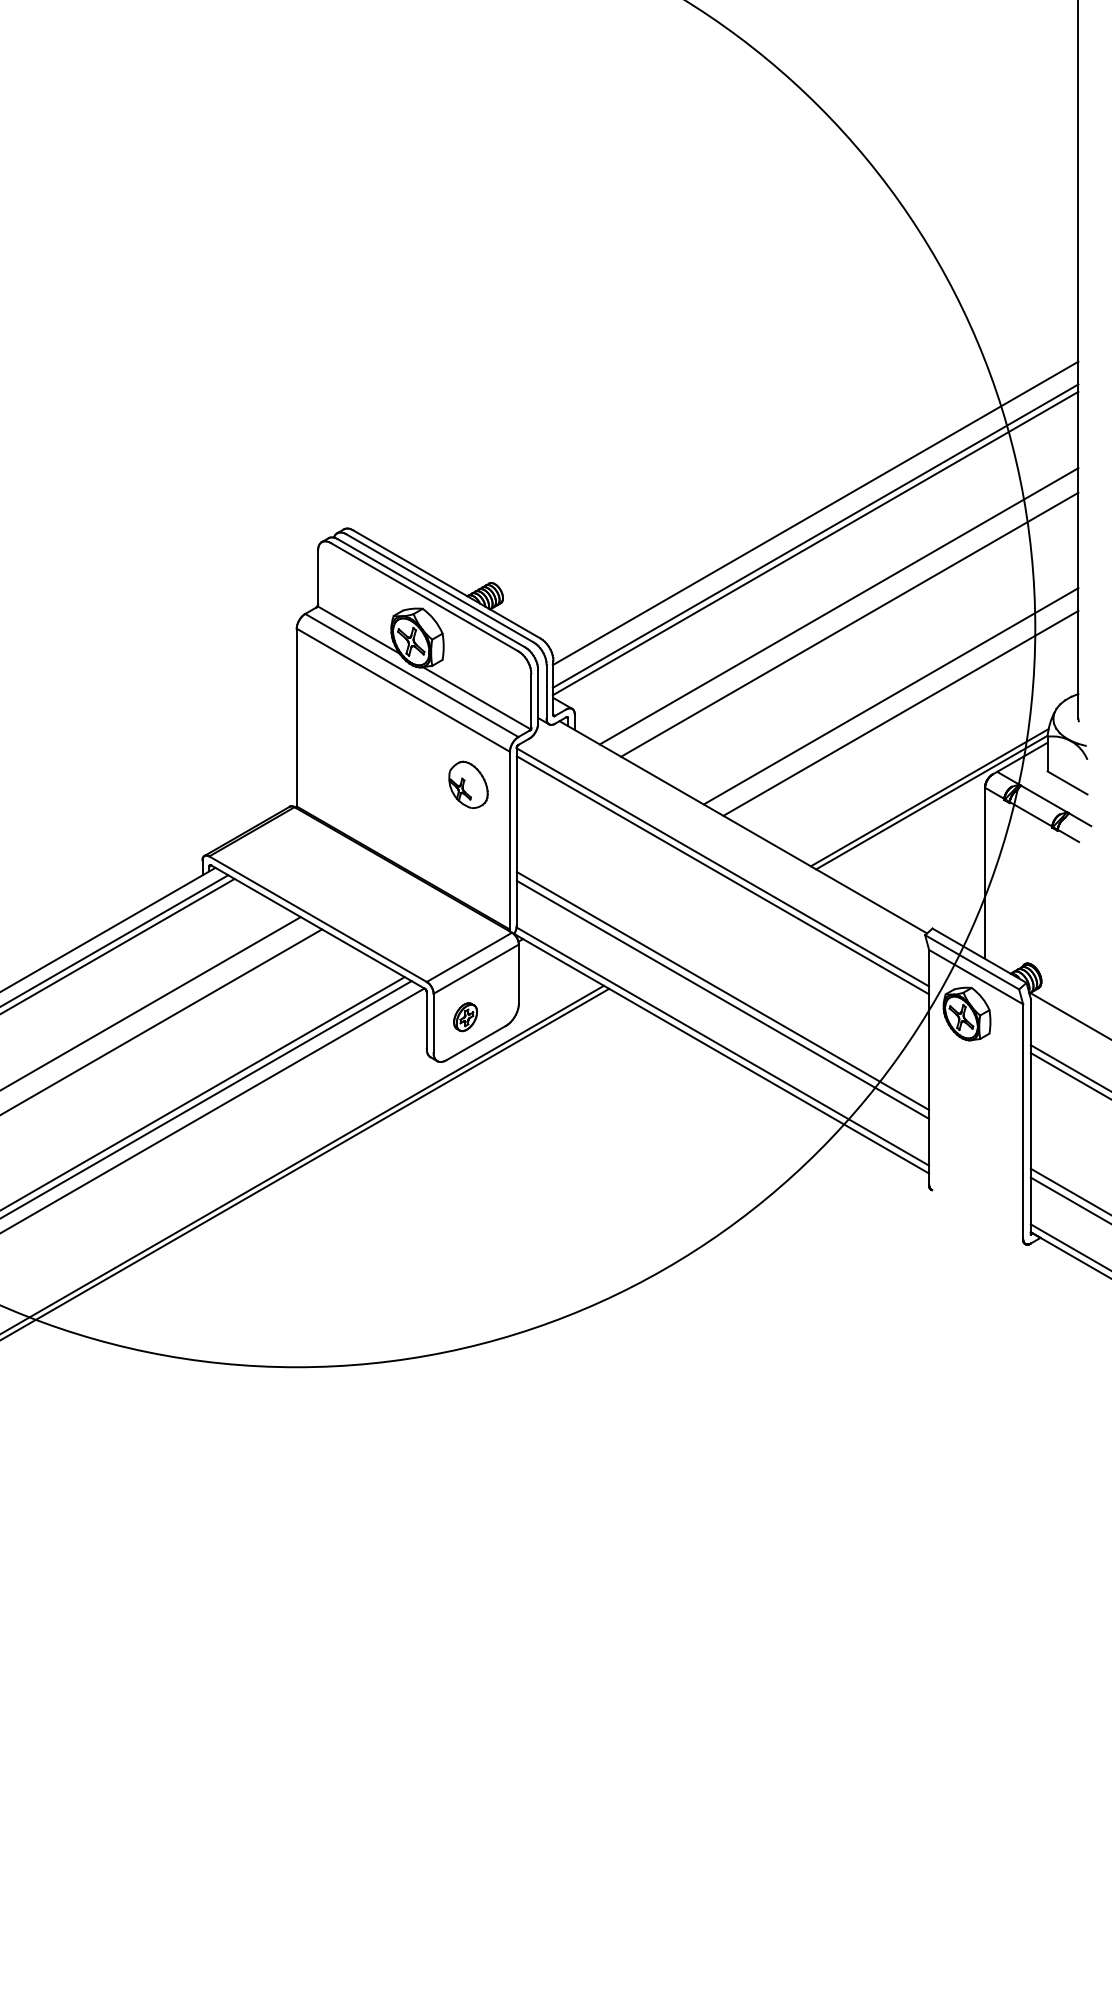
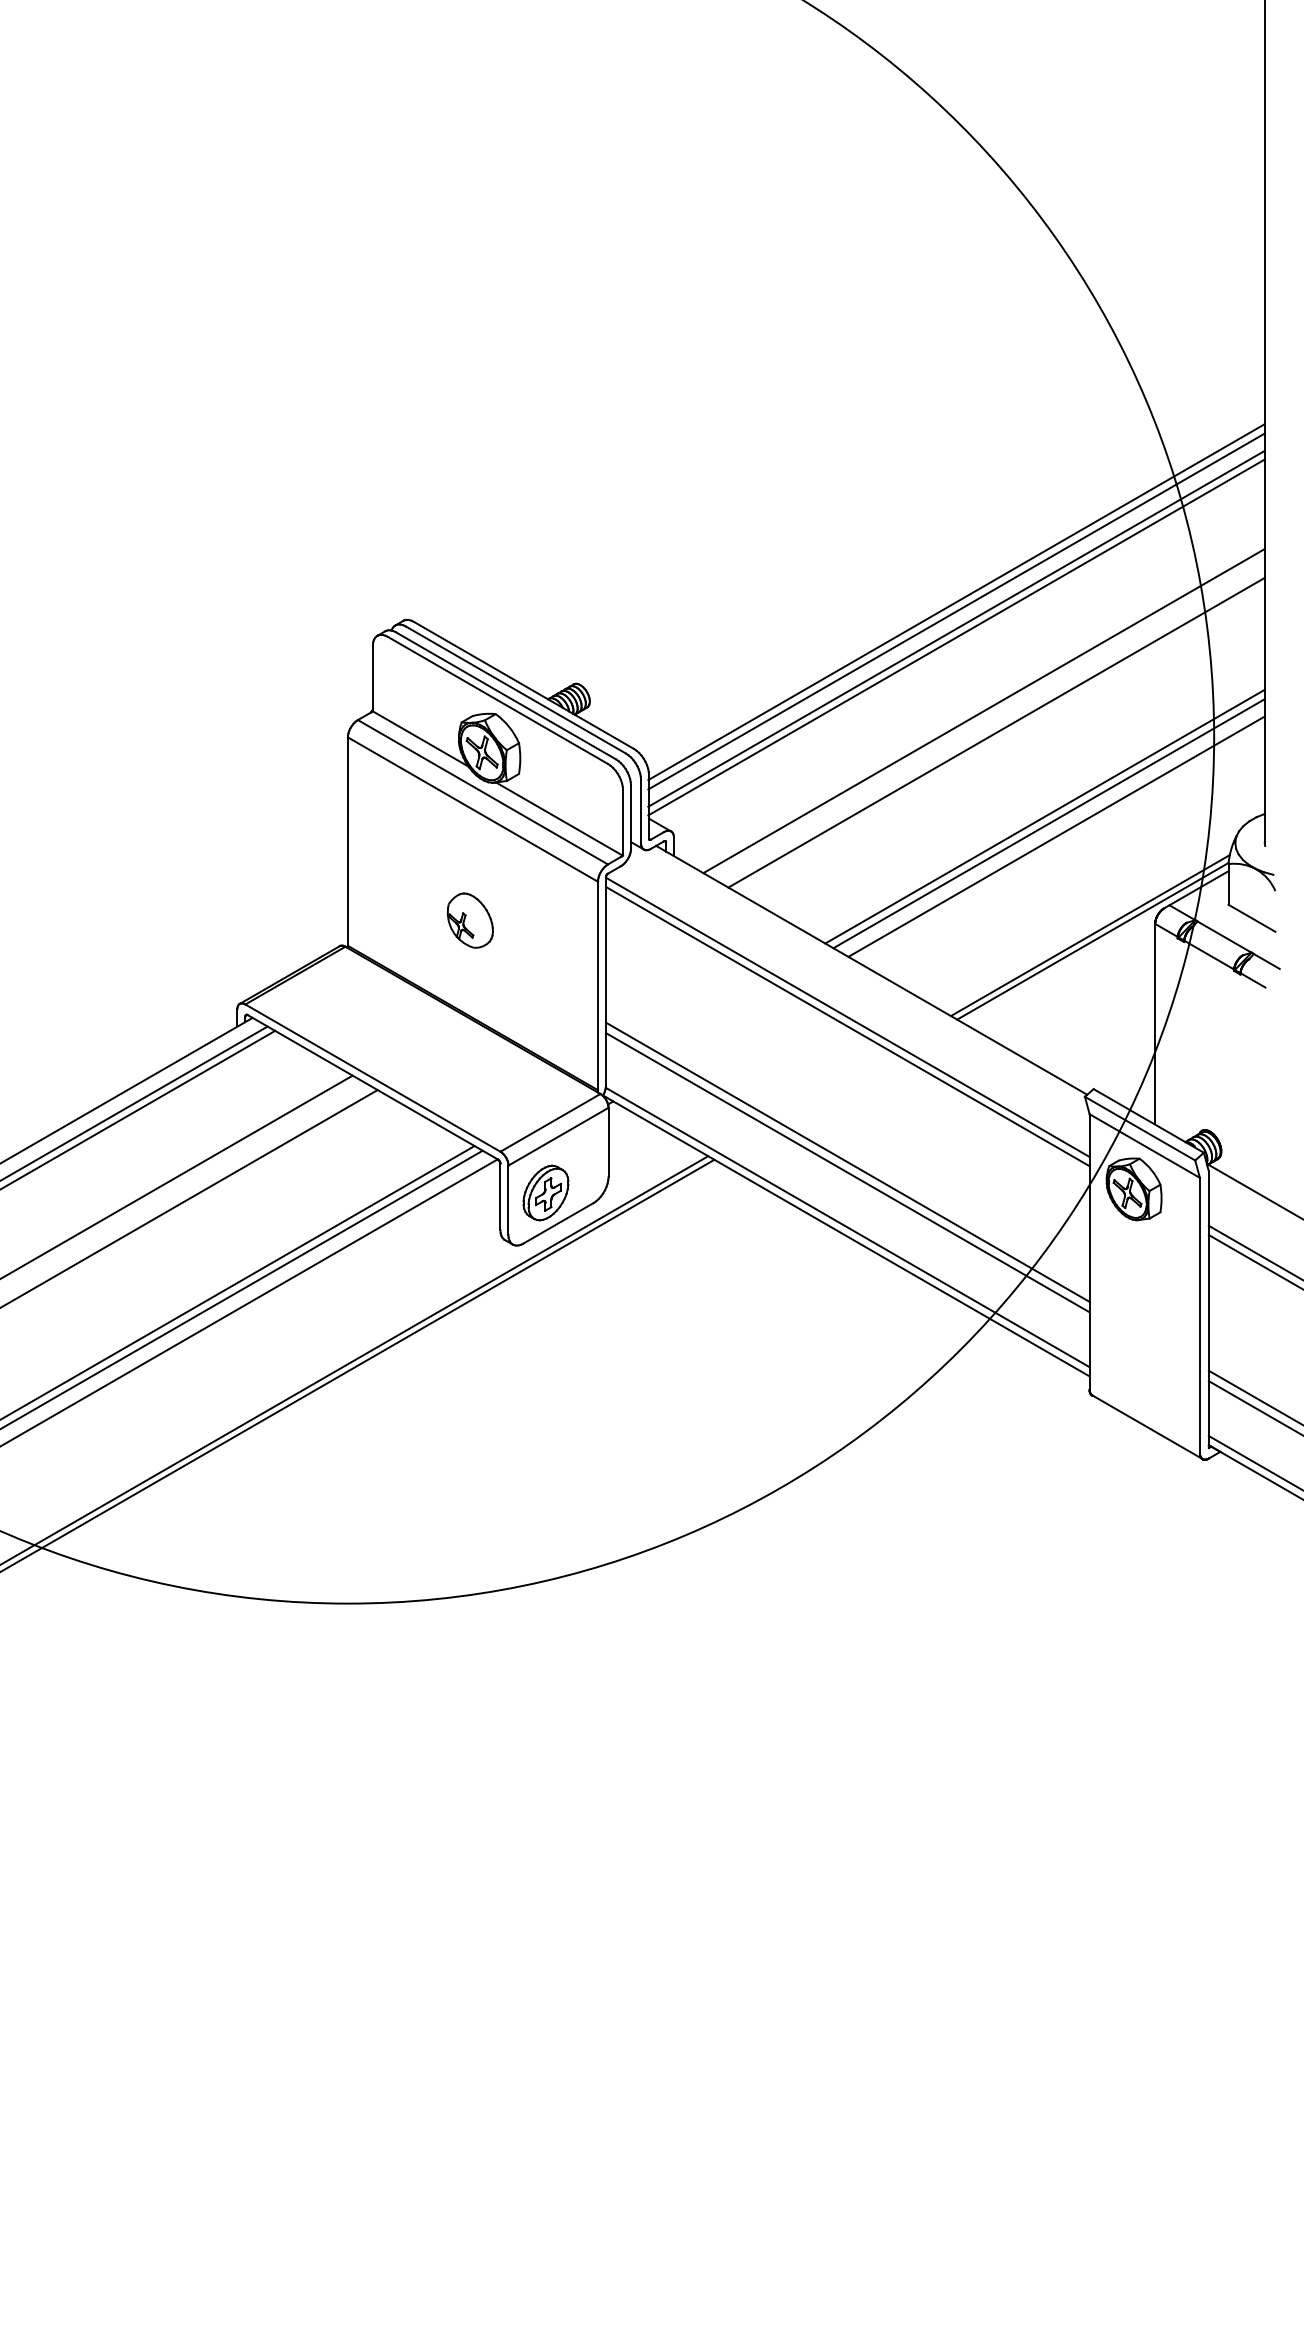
line: (815, 521) -> (956, 611), added
line: (894, 702) -> (1048, 823), added
part: (467, 784) -> (469, 920), moved
part: (465, 1016) -> (545, 1192), size x1.67
line: (977, 1216) -> (1146, 1426), added

